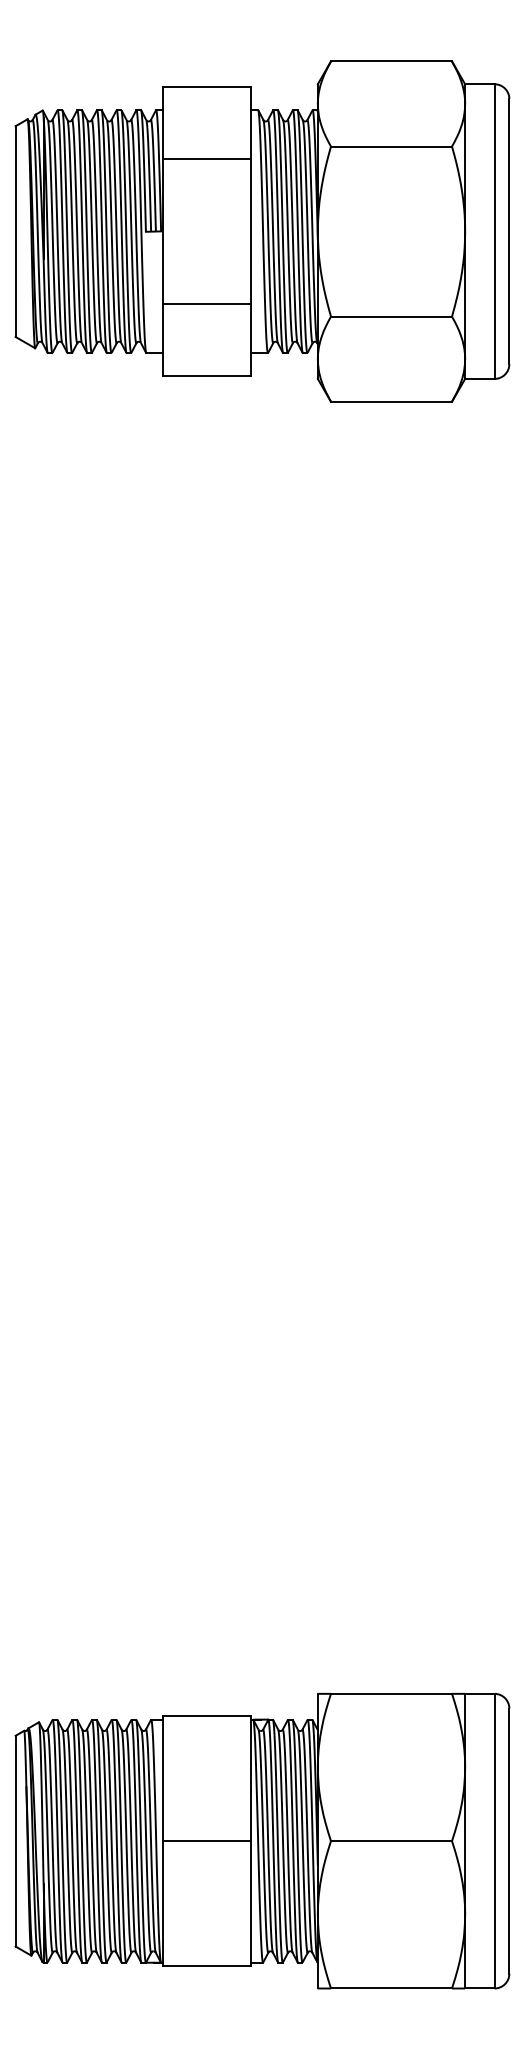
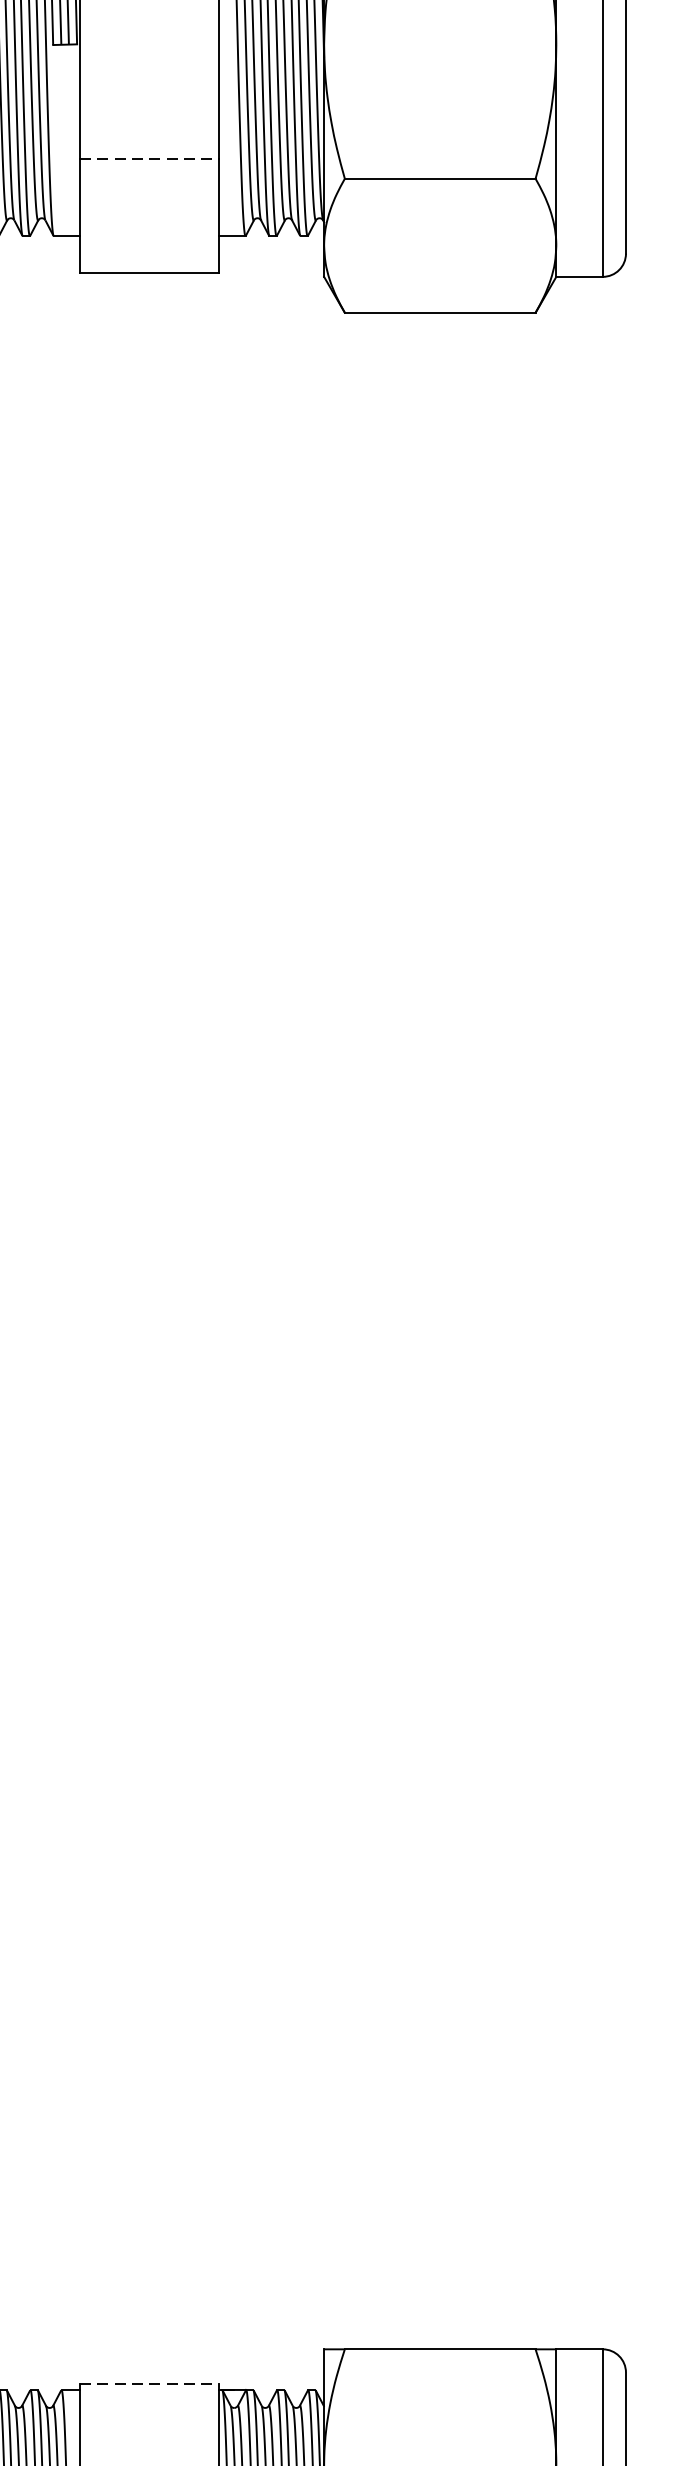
line: (207, 303) -> (150, 158), solid -> dashed
line: (207, 1715) -> (150, 2383), solid -> dashed

